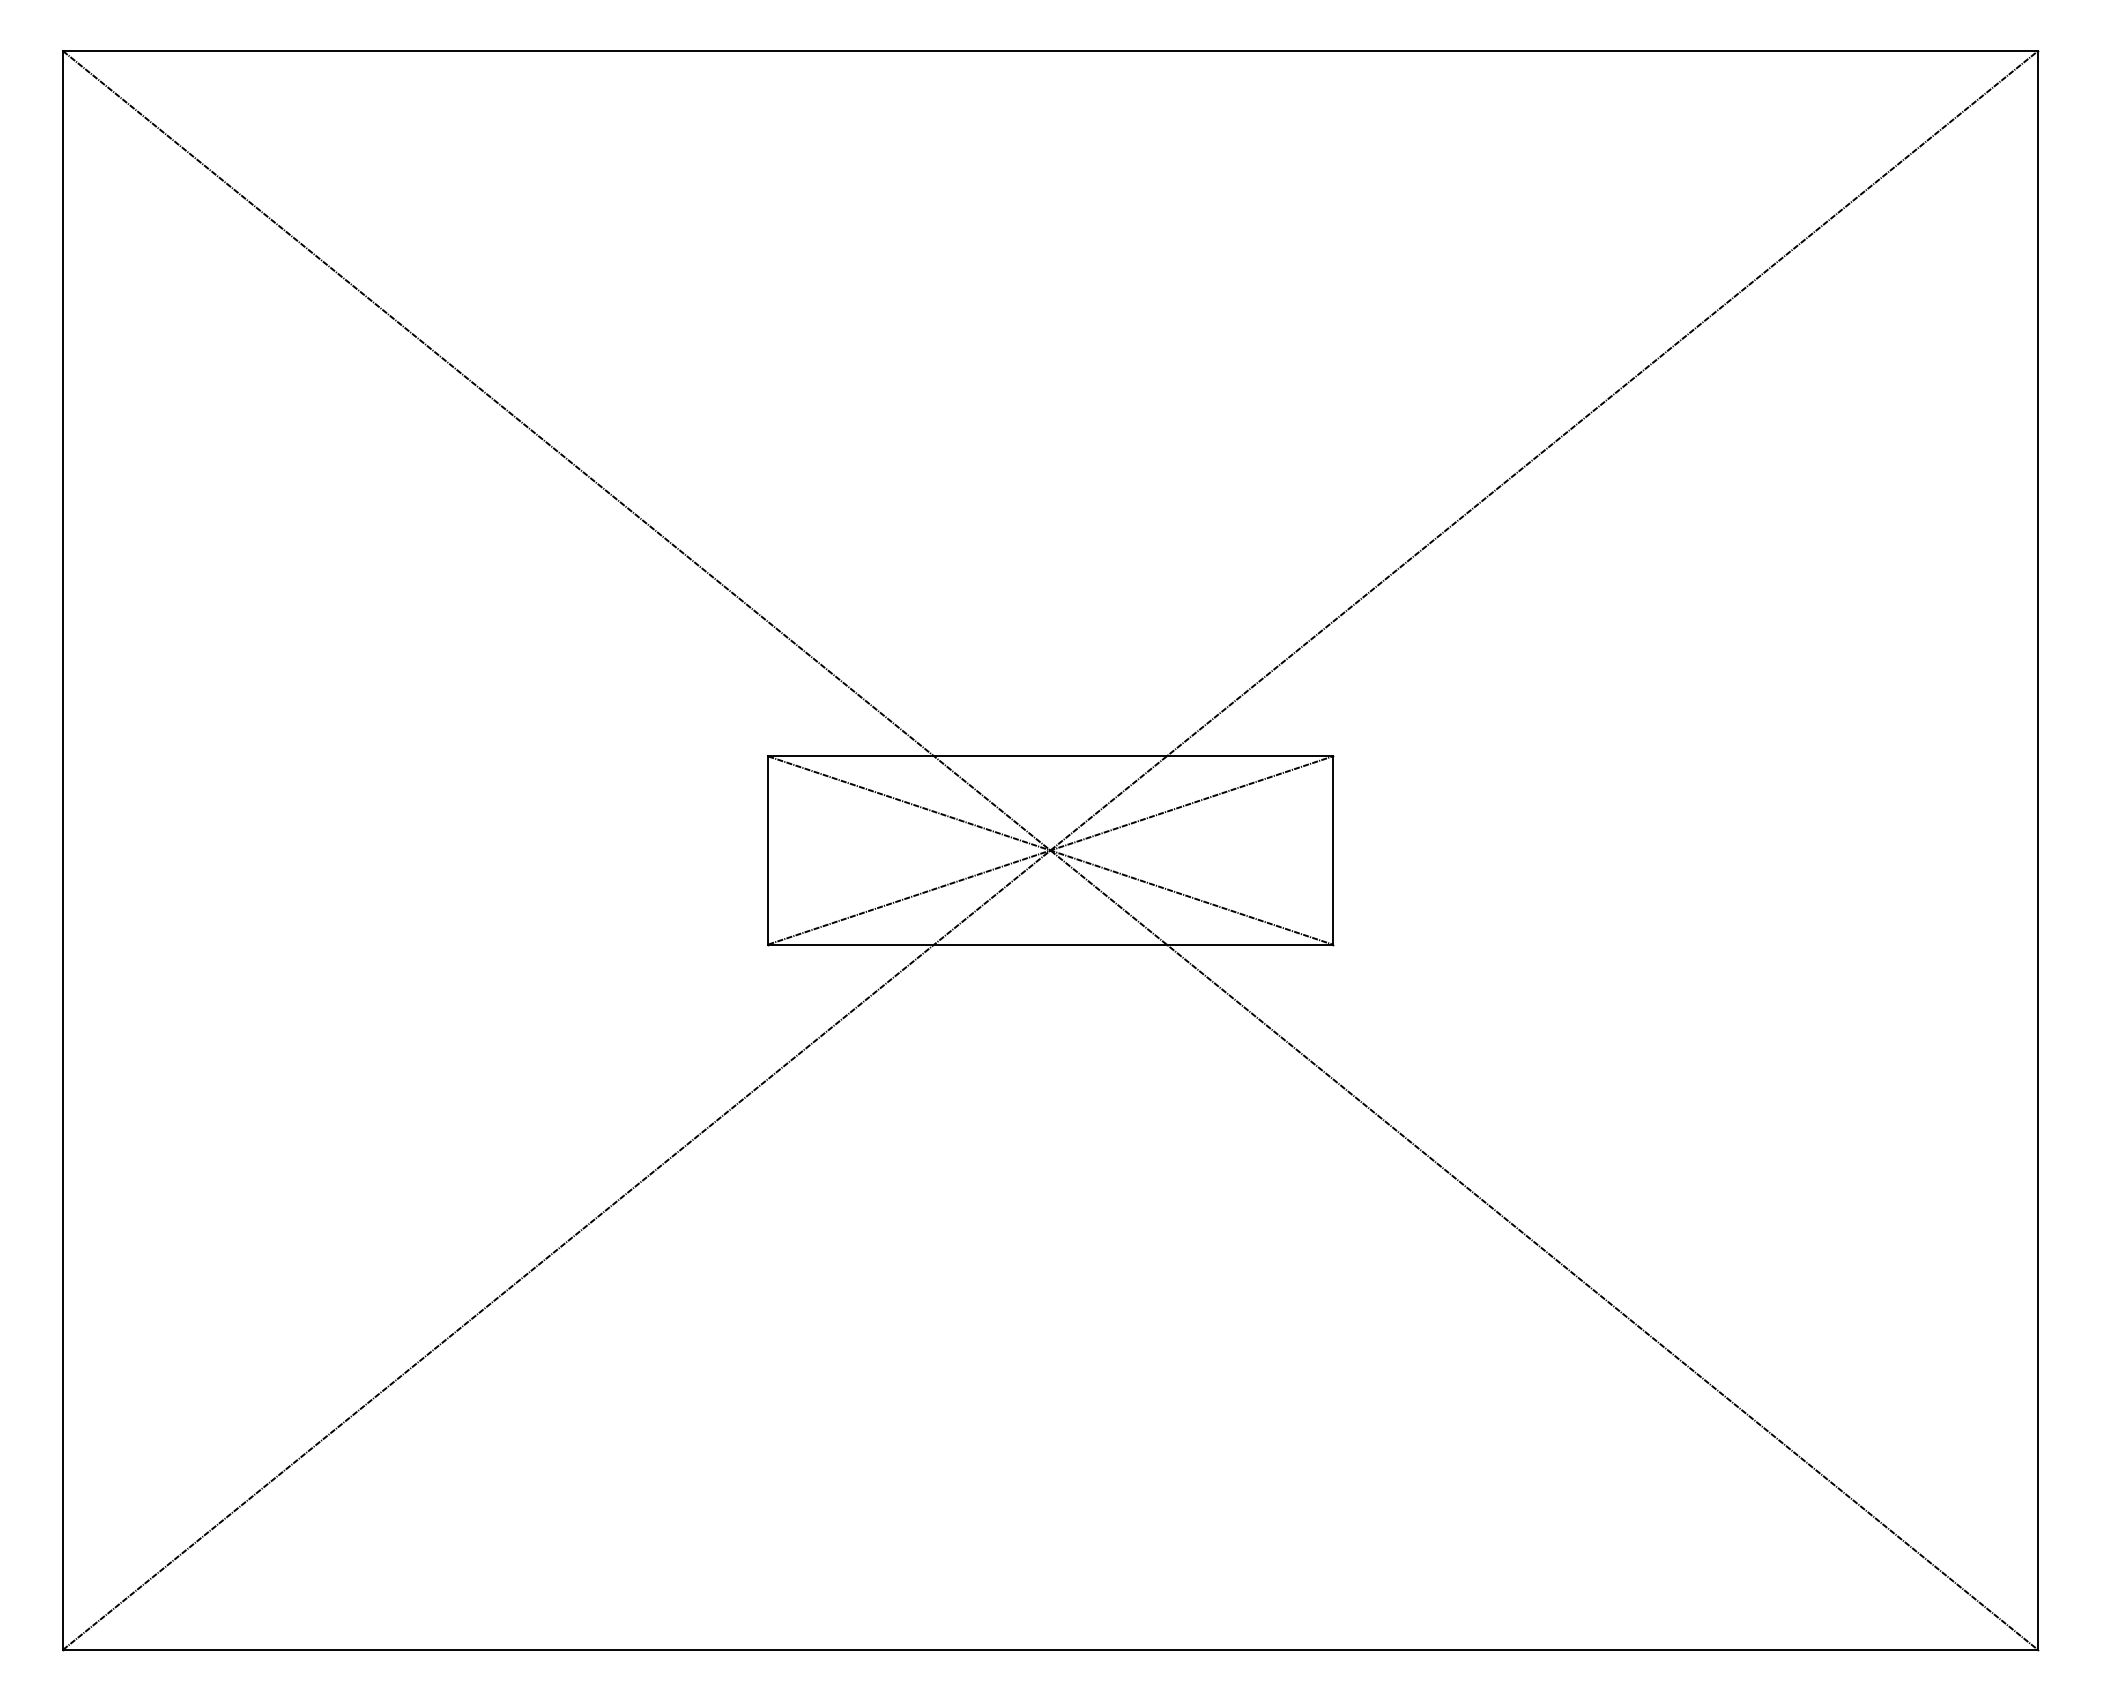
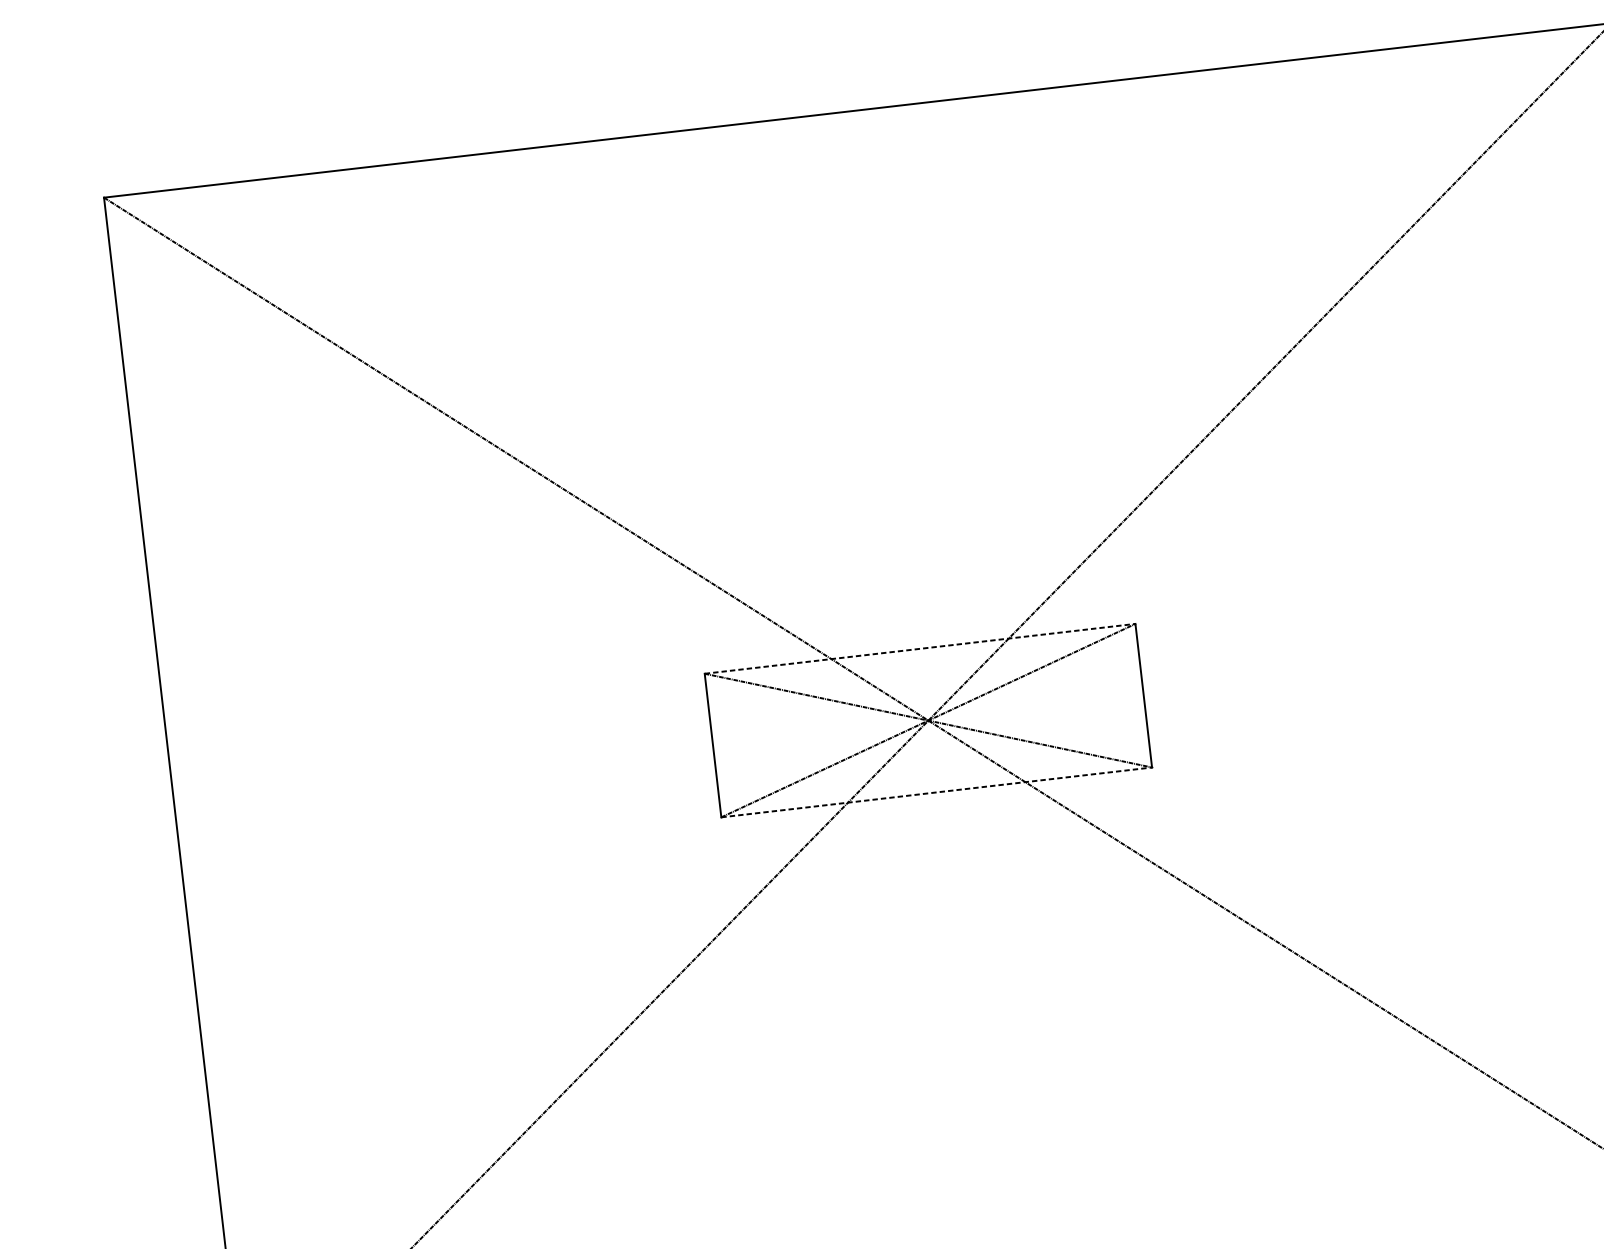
line: (1050, 756) -> (920, 648), solid -> dashed
line: (1050, 944) -> (936, 792), solid -> dashed

